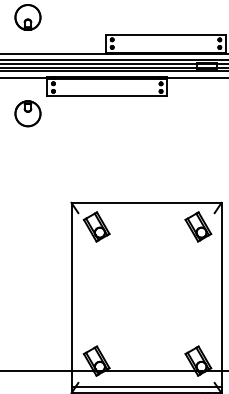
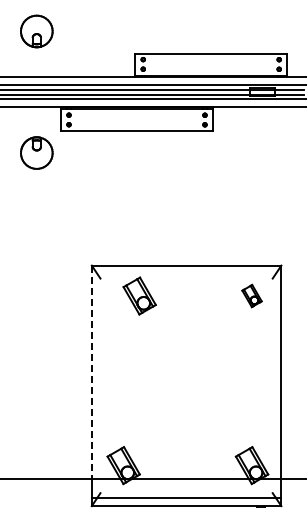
part: (96, 226) -> (139, 295), moved
part: (197, 226) -> (251, 295), size x0.6
line: (71, 287) -> (91, 372), solid -> dashed

